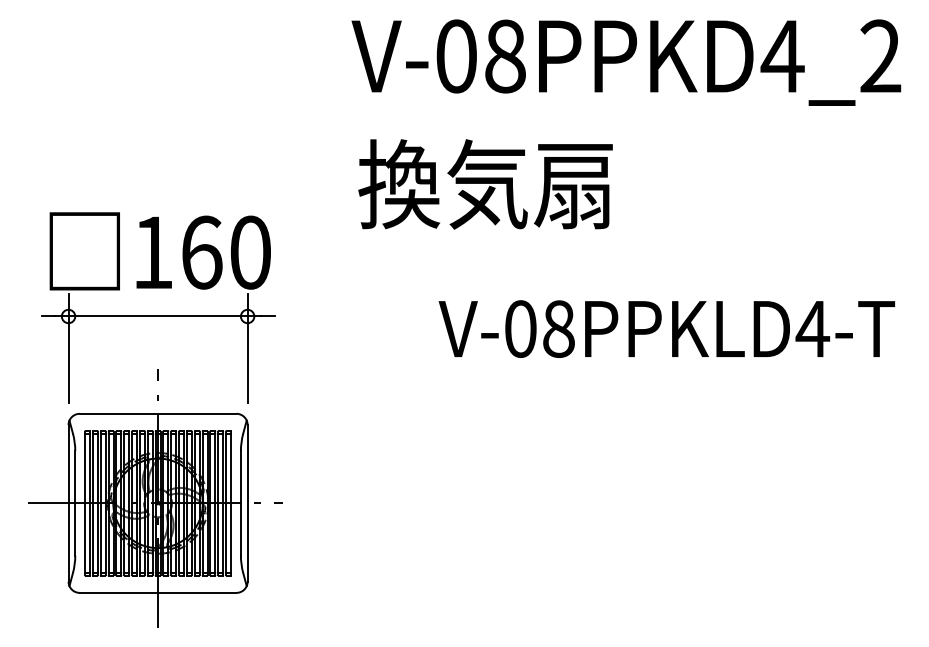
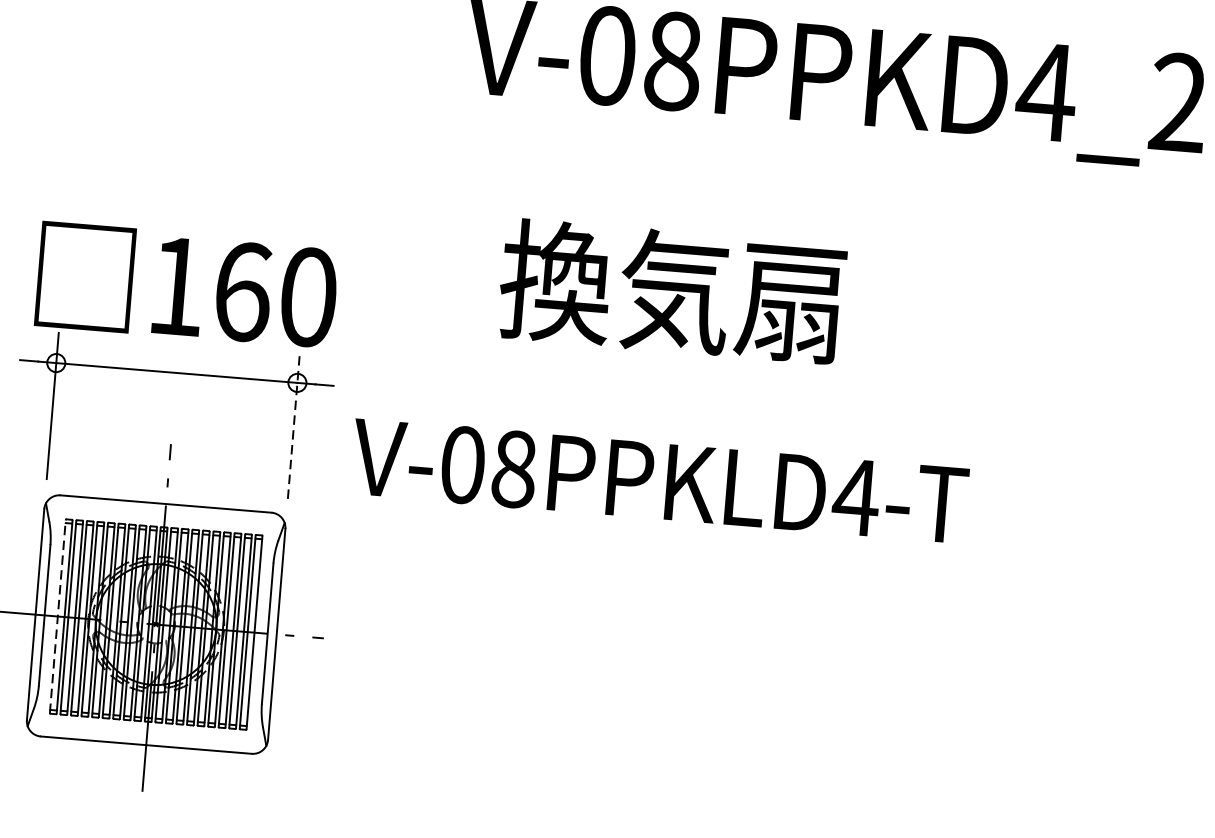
text: (485, 184) -> (672, 291), moved
text: (666, 328) -> (659, 480), moved
line: (247, 347) -> (293, 424), solid -> dashed
line: (85, 503) -> (58, 616), solid -> dashed

